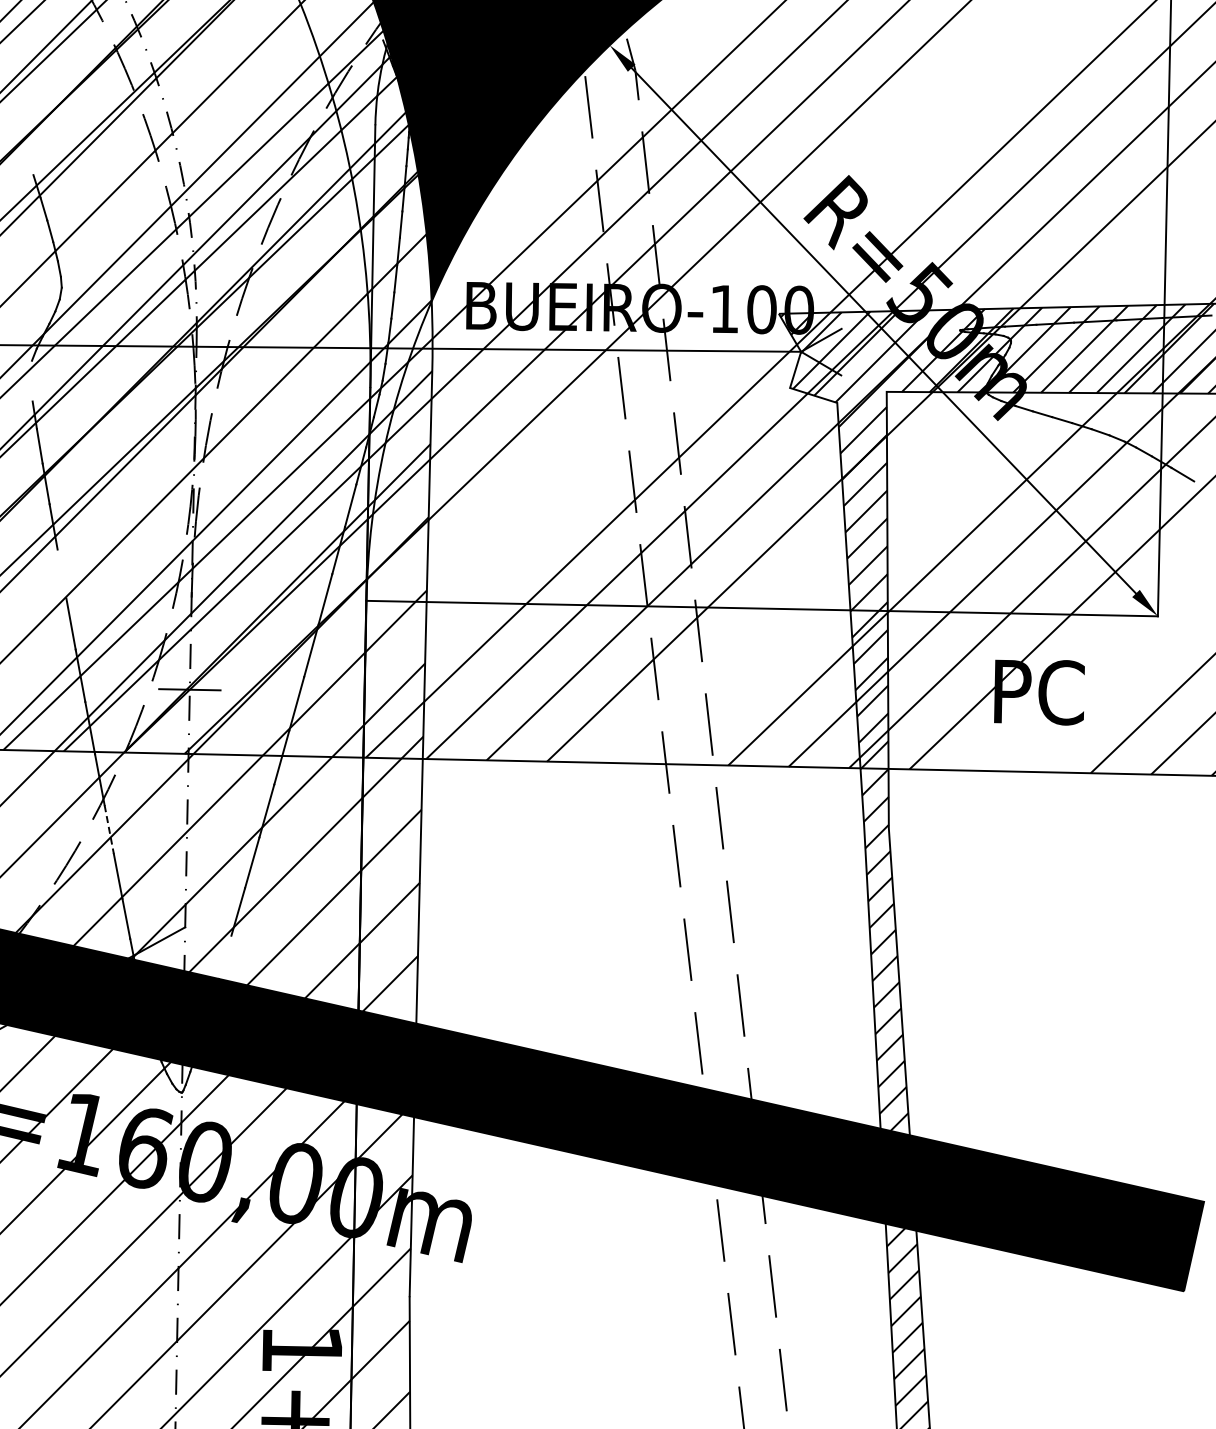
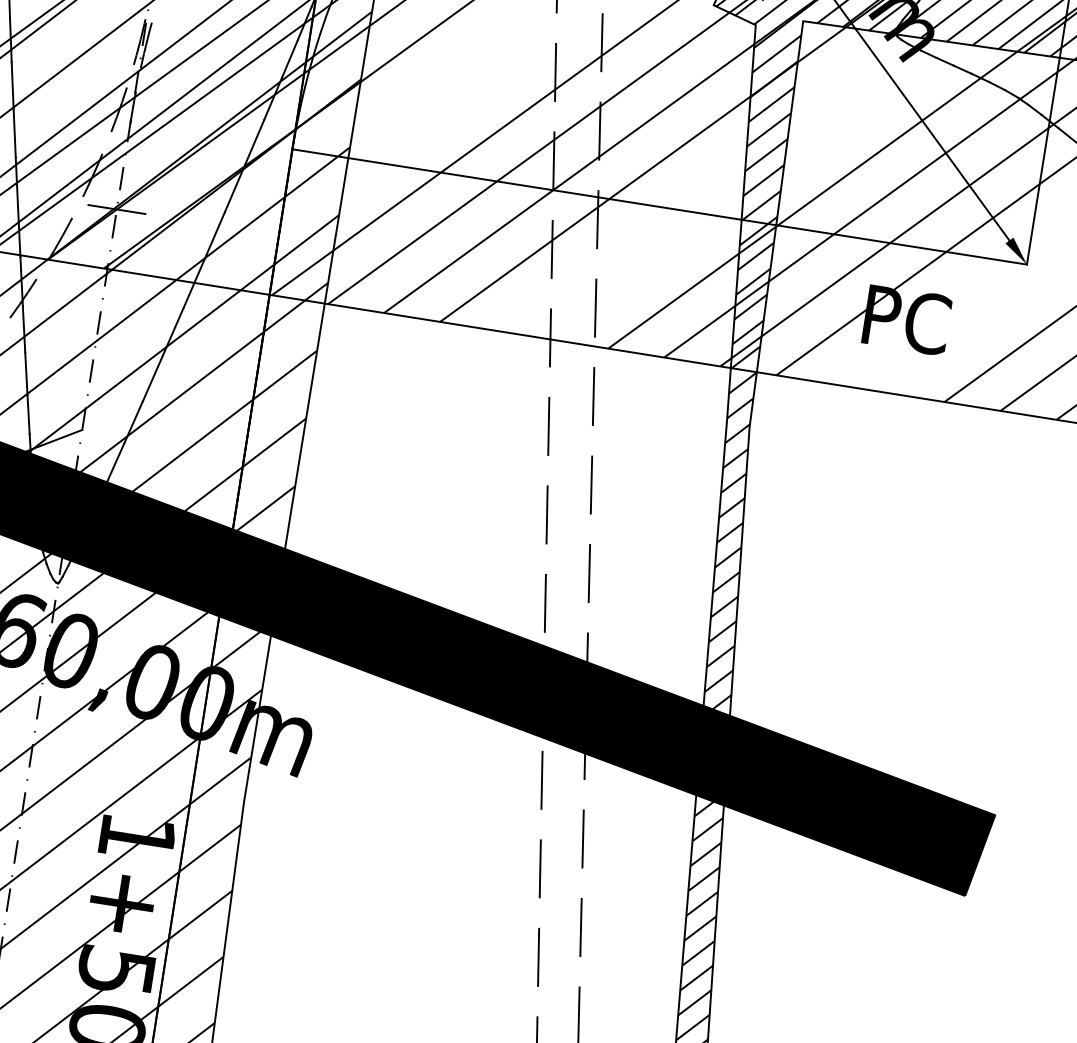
line: (61, 573) -> (12, 84), added
line: (109, 829) -> (24, 329), dashed -> solid
line: (224, 956) -> (115, 462), added

